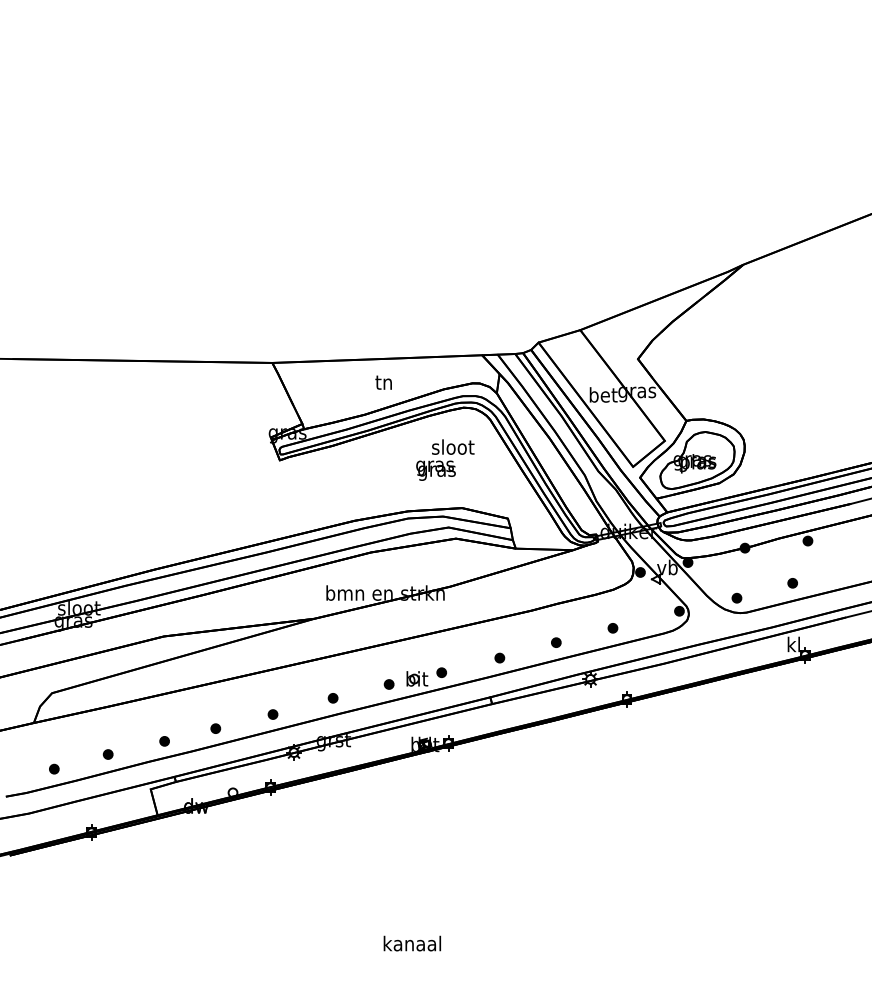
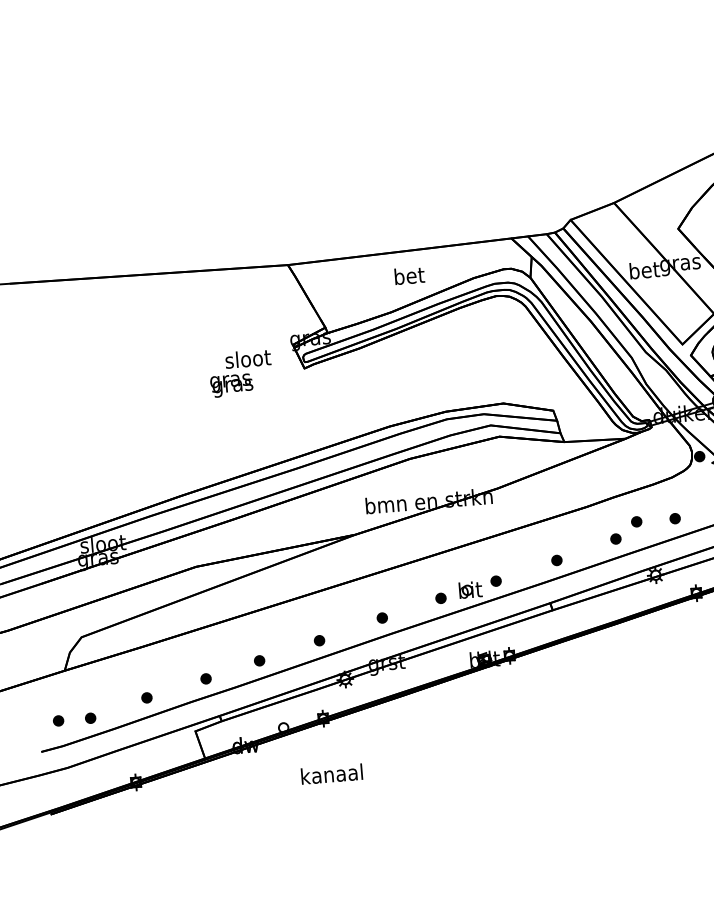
text: (384, 381) -> (409, 275), tn -> bet
text: (445, 459) -> (241, 372), moved
part: (576, 628) -> (636, 522), added
part: (24, 768) -> (58, 720), added
text: (411, 943) -> (331, 774), moved

